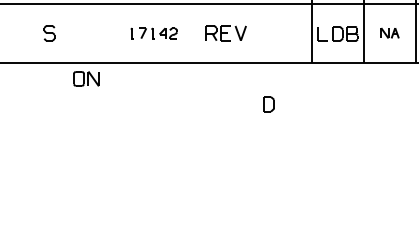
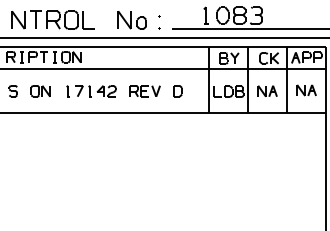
part: (389, 32) -> (267, 90), size x1.43
part: (154, 33) -> (91, 91), size x1.43
part: (85, 79) -> (40, 91), moved
part: (268, 104) -> (177, 91), moved

